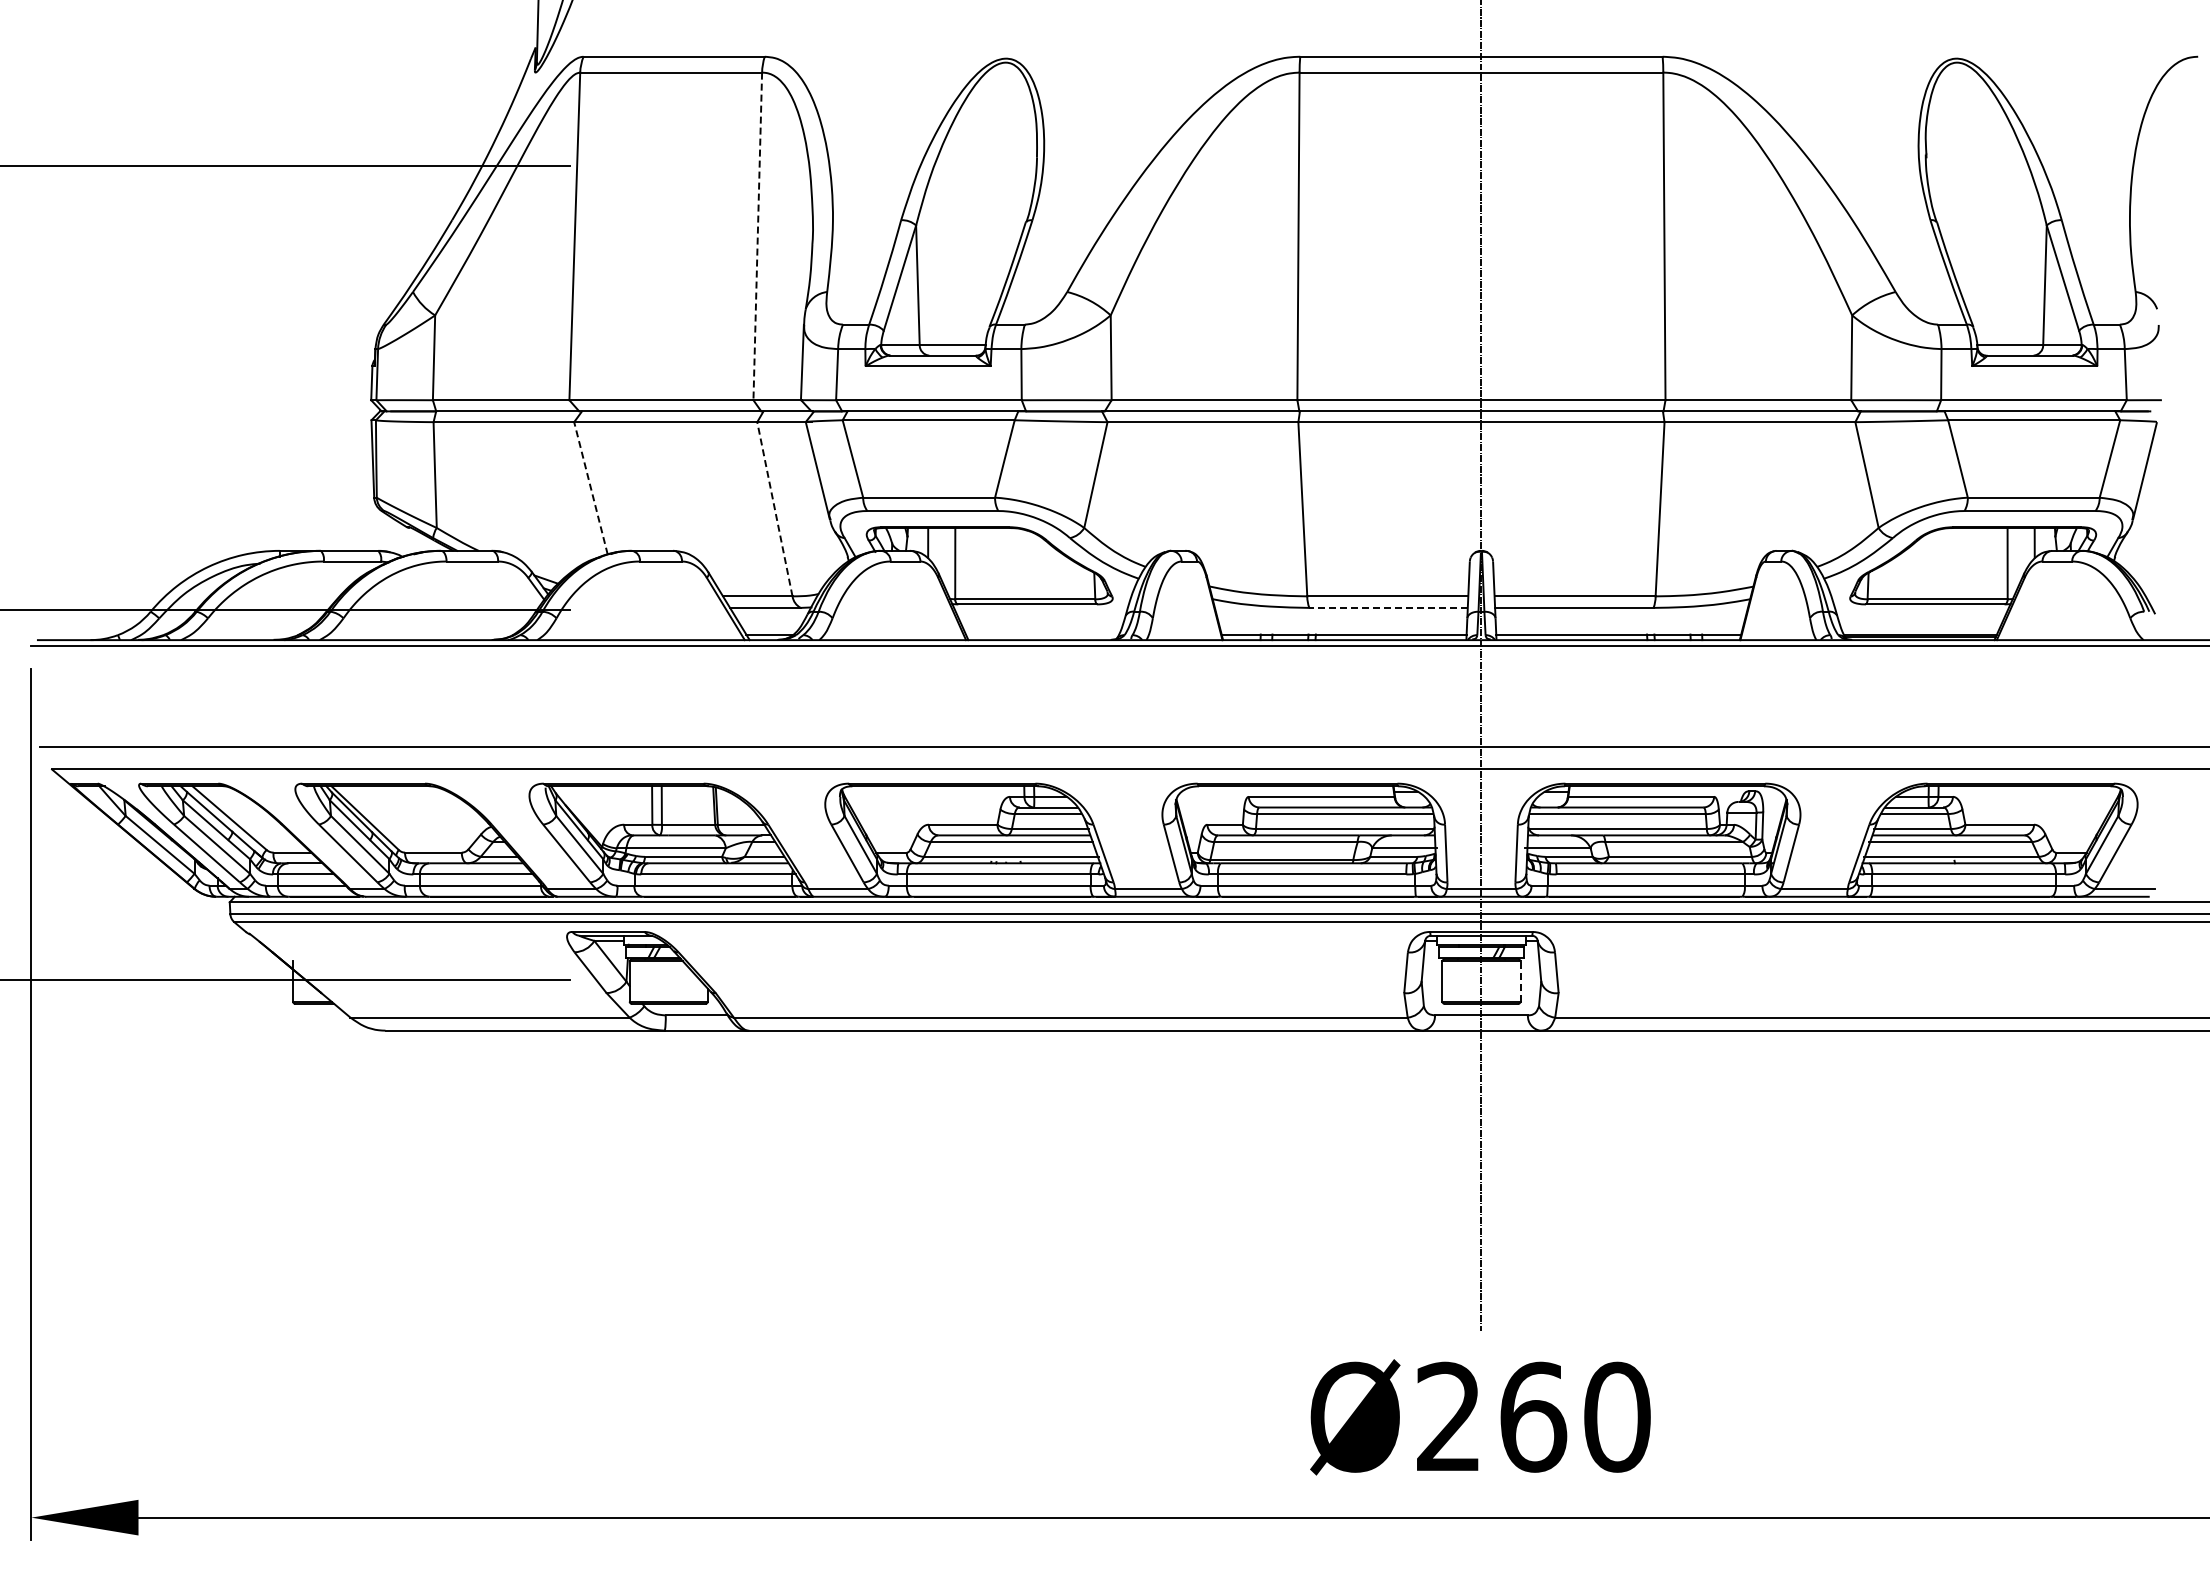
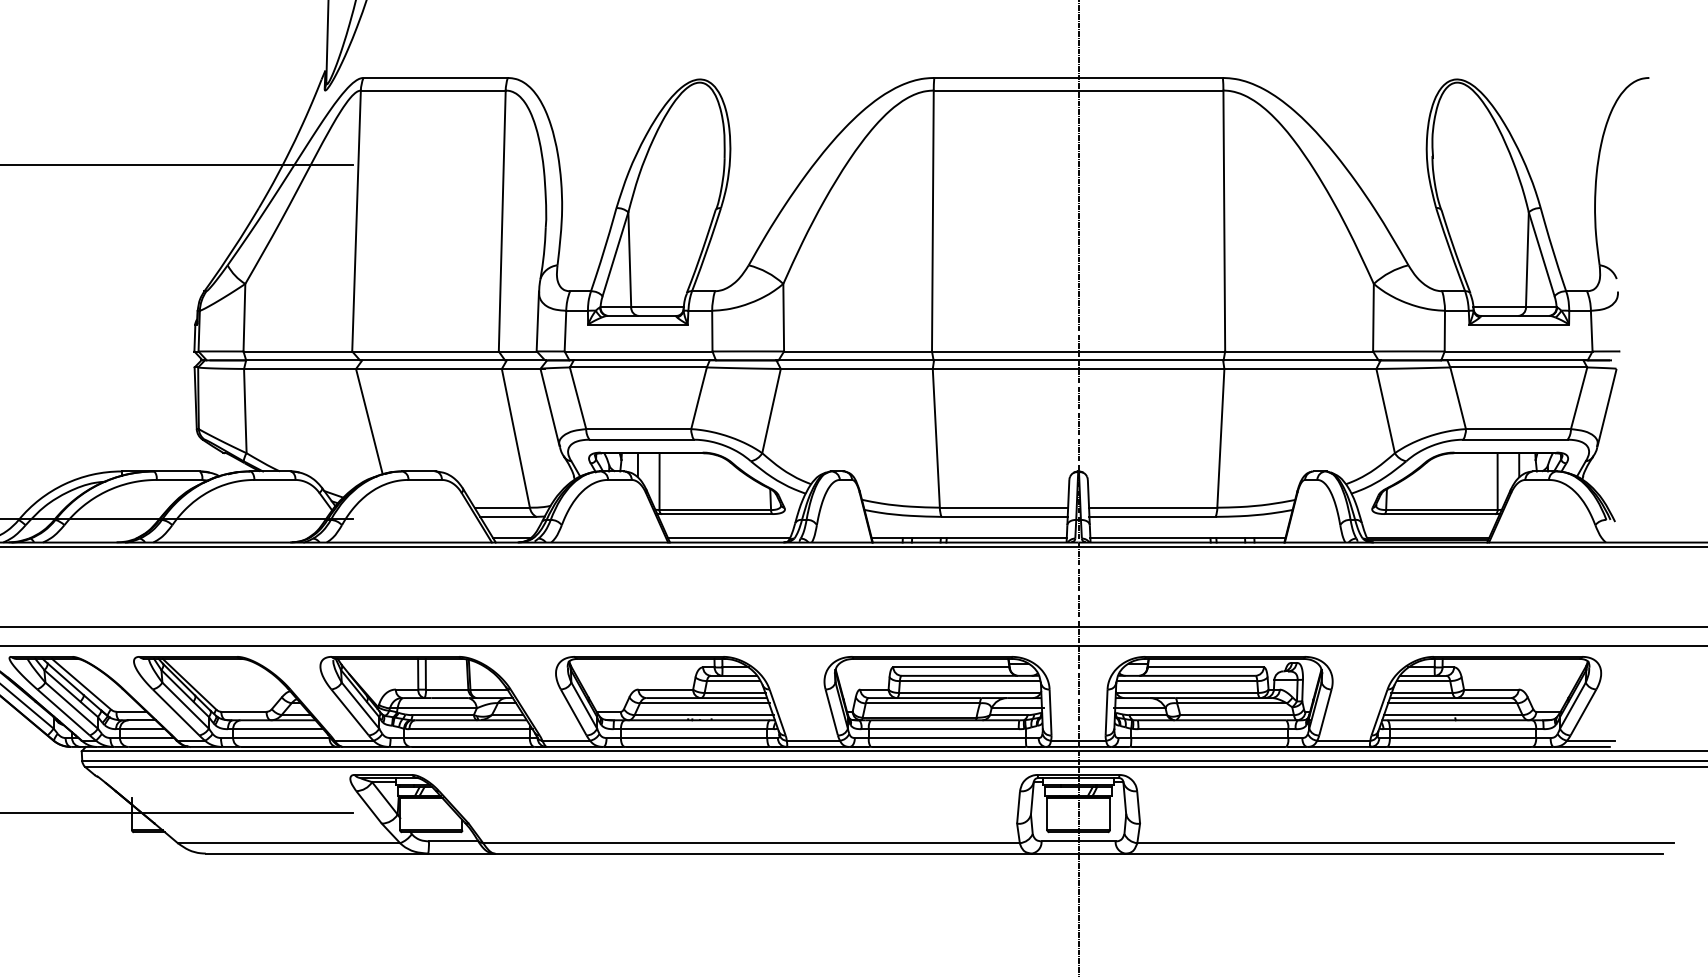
line: (757, 236) -> (502, 221), dashed -> solid
line: (590, 487) -> (369, 420), dashed -> solid
line: (774, 509) -> (515, 438), dashed -> solid
line: (1388, 607) -> (1004, 516), dashed -> solid
line: (1041, 634) -> (728, 538), added
line: (1520, 981) -> (1109, 814), dashed -> solid

